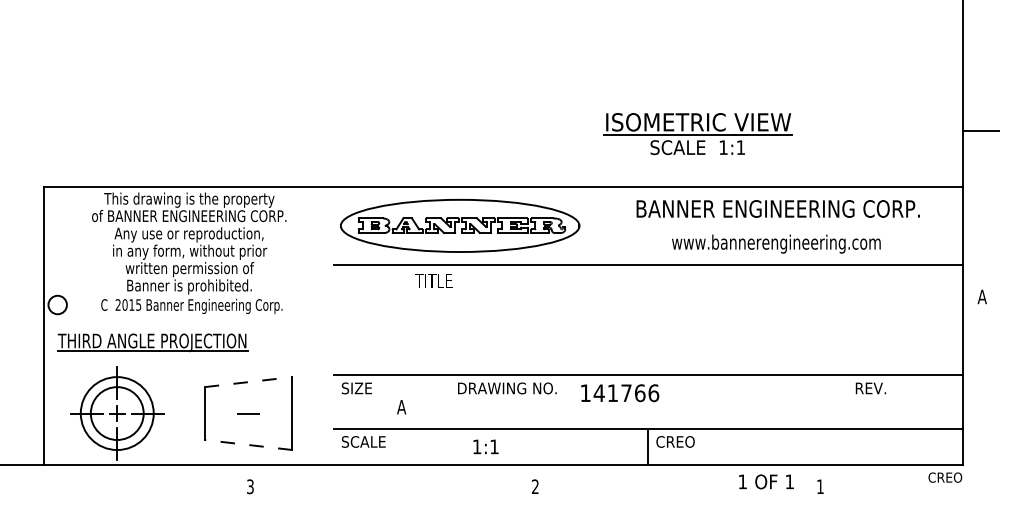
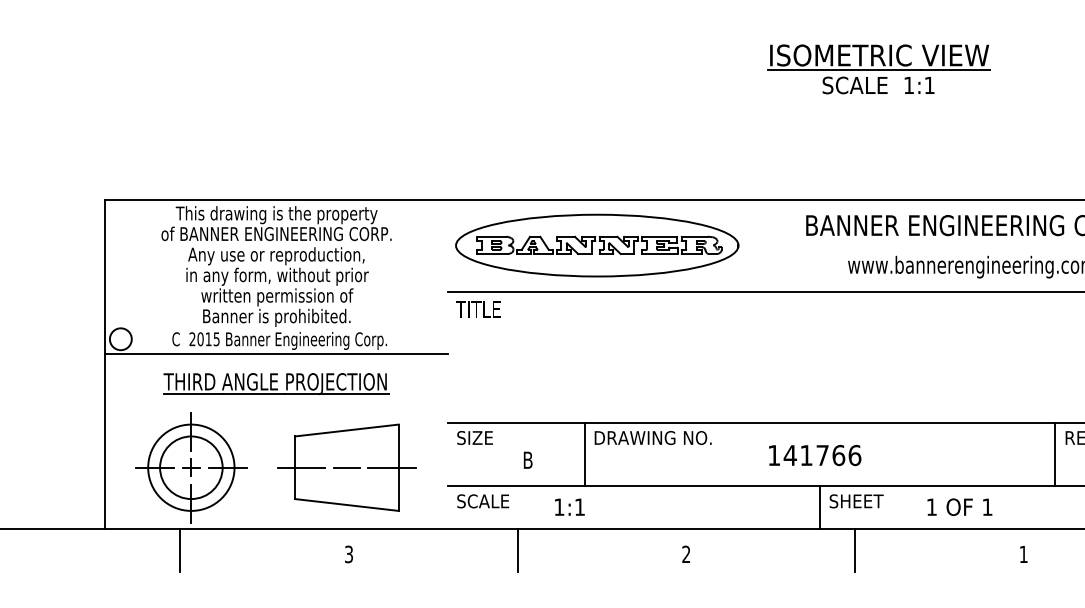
part: (697, 134) -> (878, 69), moved
text: (433, 280) -> (478, 309), moved
line: (188, 317) -> (275, 354), added
part: (152, 342) -> (275, 383), moved
line: (249, 382) -> (347, 430), dashed -> solid
text: (620, 393) -> (815, 455), moved
line: (449, 401) -> (584, 453), added
line: (847, 401) -> (1055, 453), added
text: (401, 407) -> (527, 460), A -> B
line: (210, 413) -> (301, 467), added
line: (286, 413) -> (391, 467), added
text: (679, 441) -> (856, 500), CREO -> SHEET
line: (248, 444) -> (346, 504), dashed -> solid
text: (485, 446) -> (569, 506), moved
text: (766, 481) -> (959, 506), moved
line: (107, 483) -> (179, 550), added
line: (392, 483) -> (517, 550), added
line: (677, 483) -> (854, 550), added

